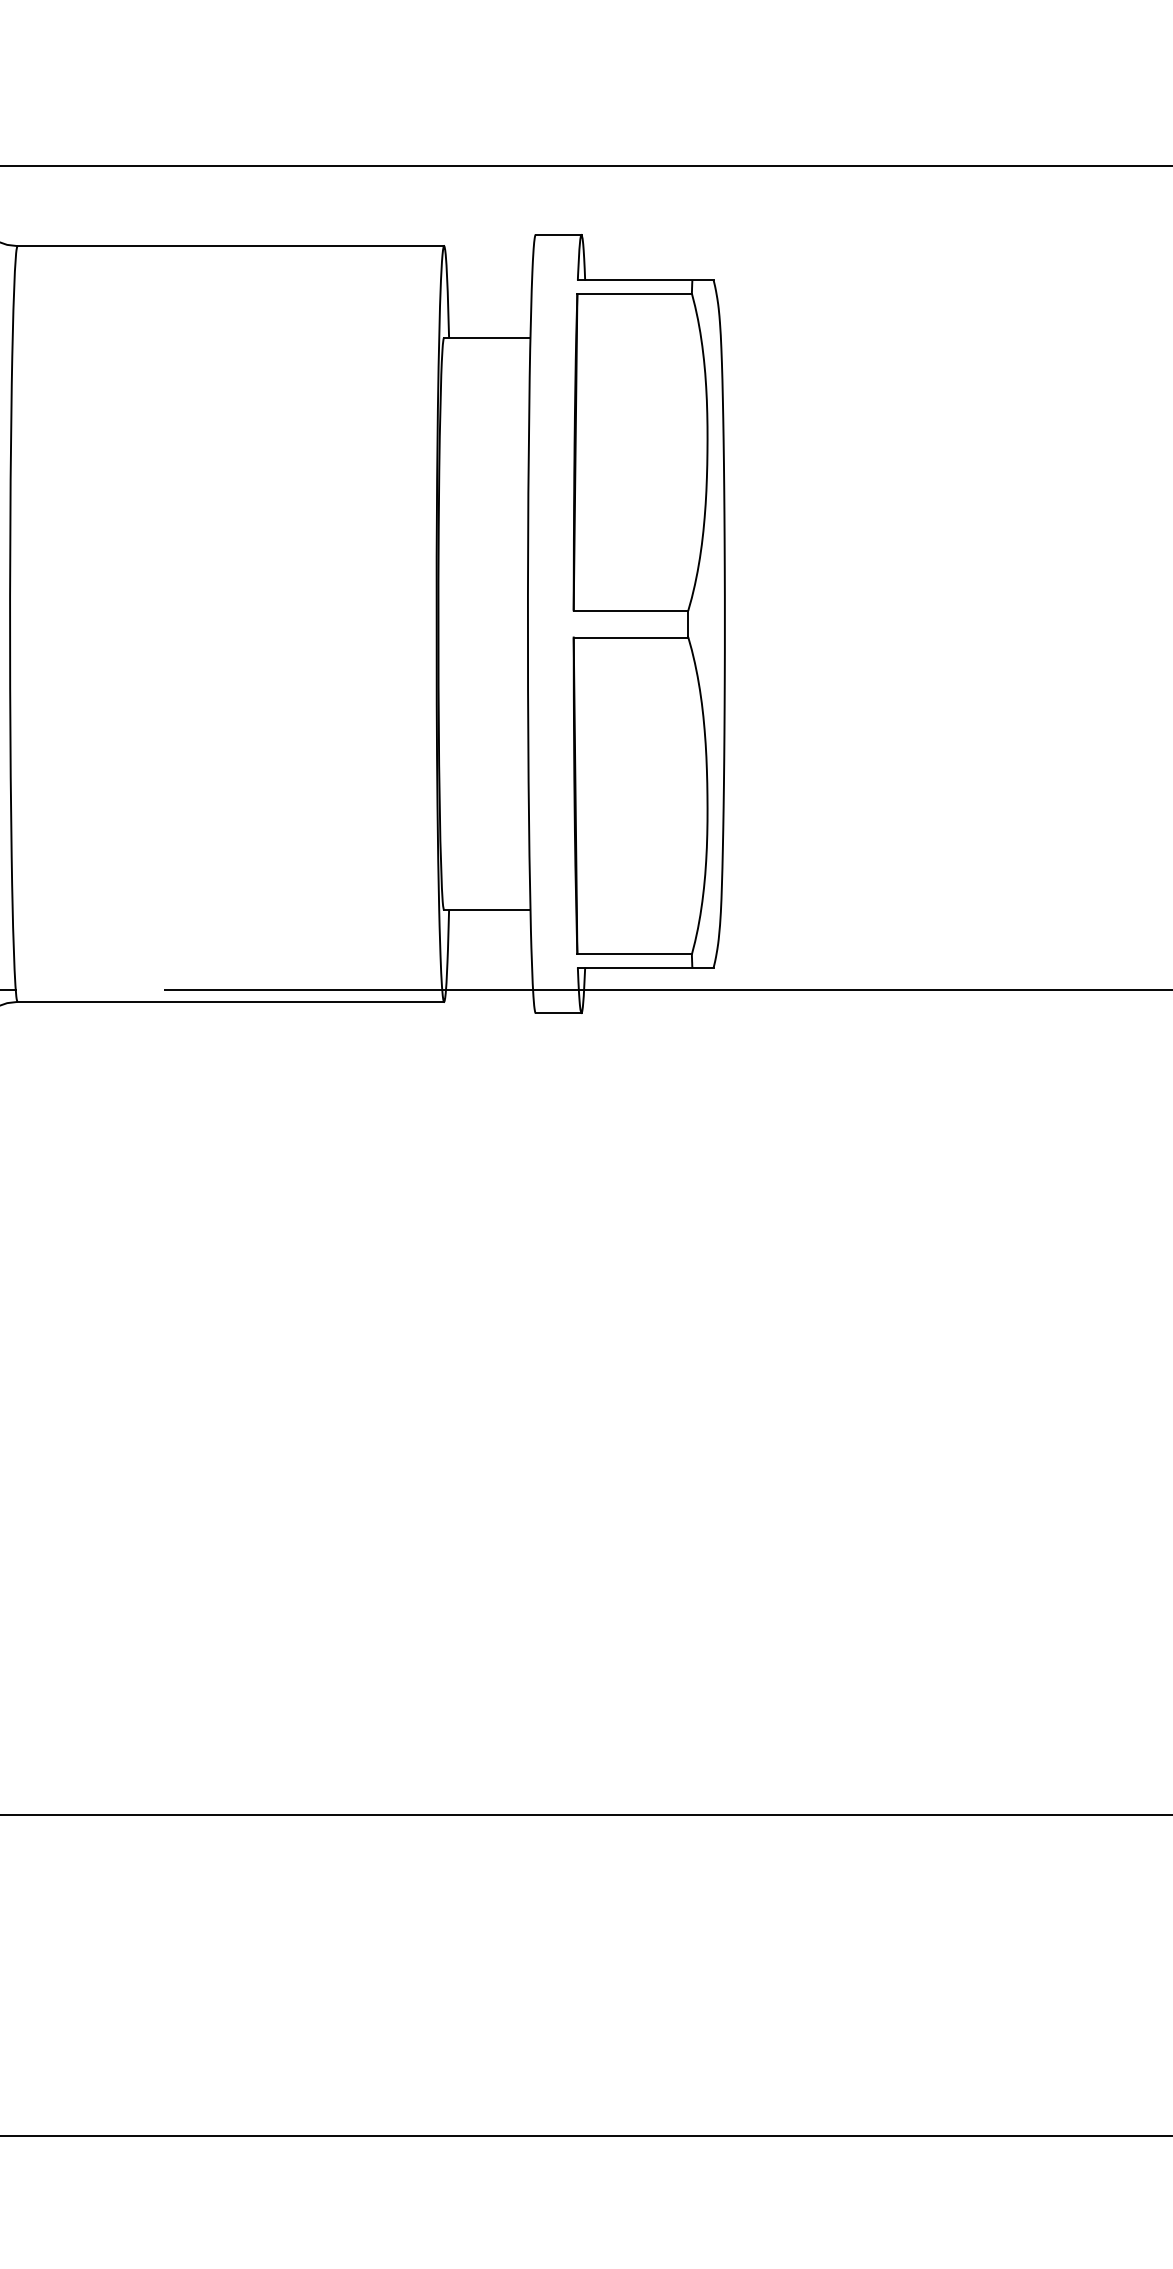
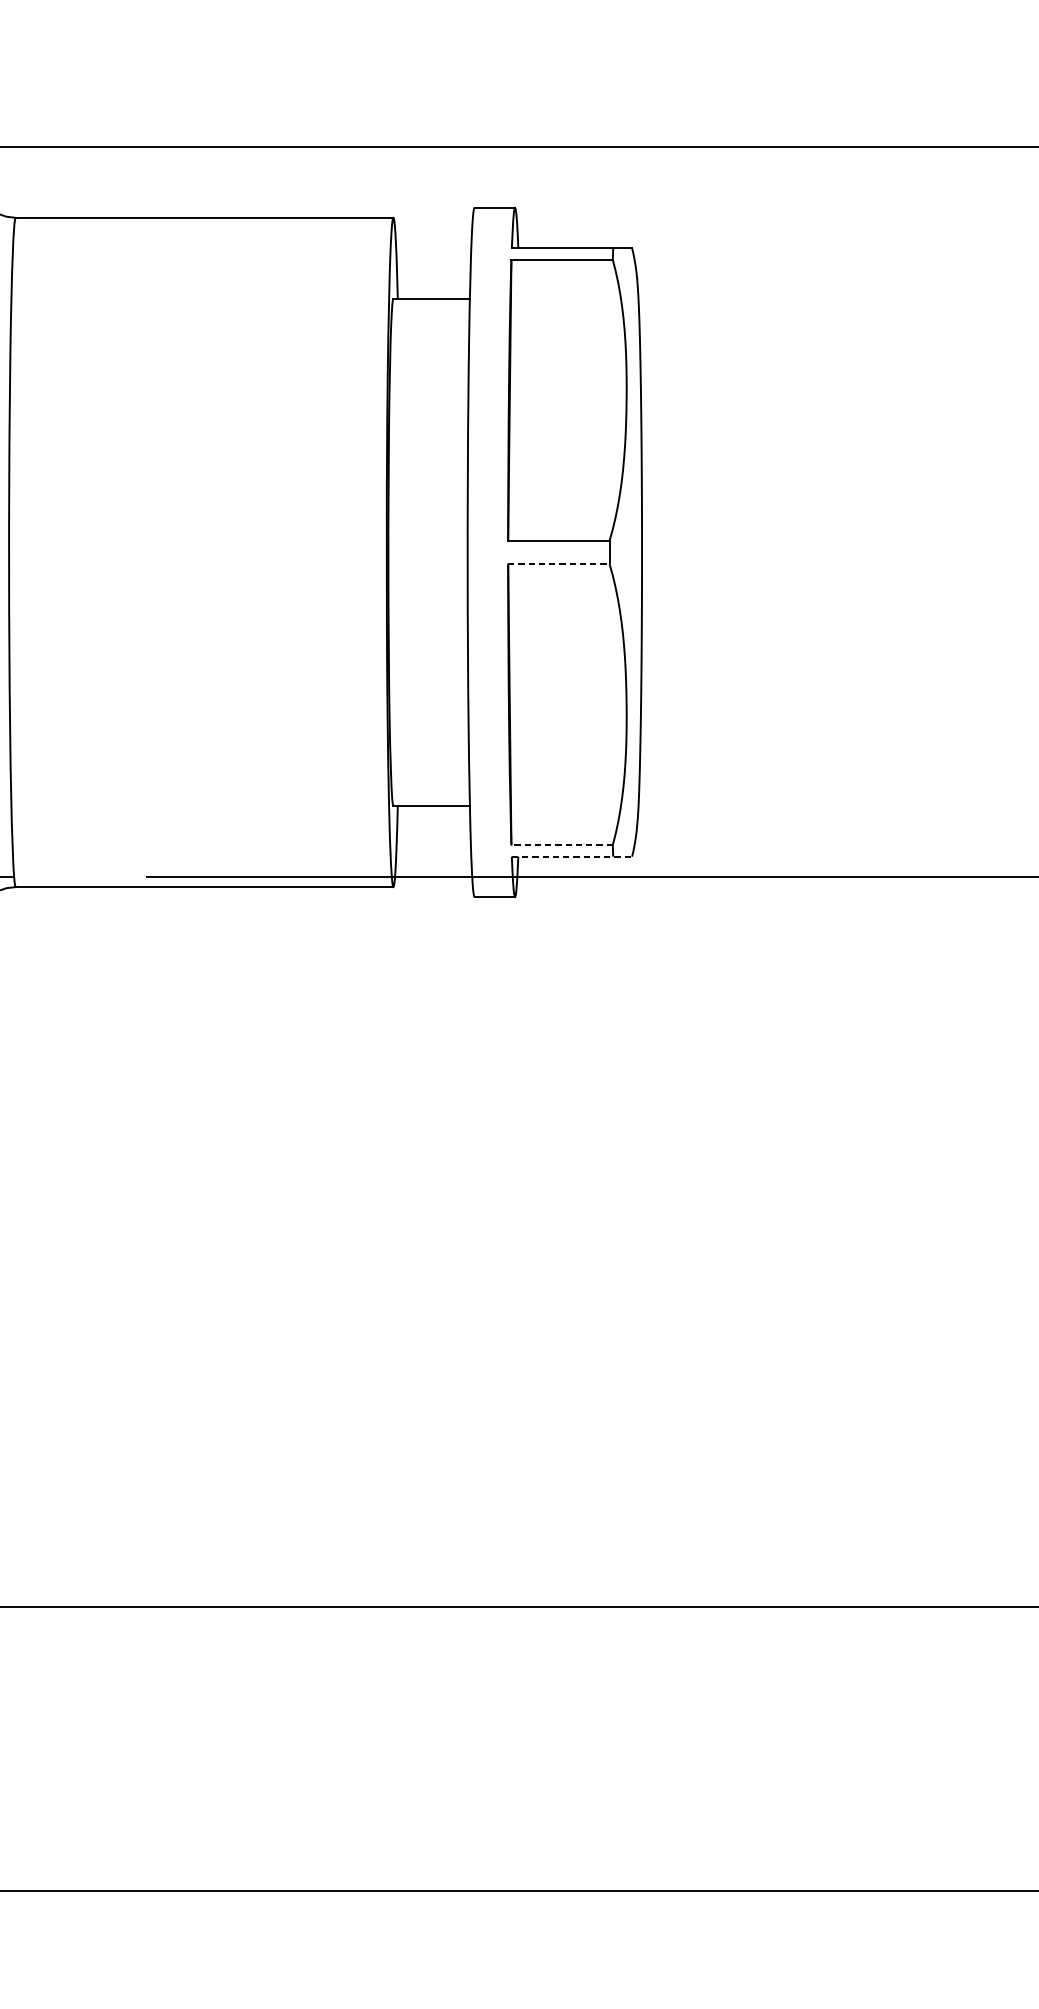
line: (631, 637) -> (559, 564), solid -> dashed
line: (634, 954) -> (562, 845), solid -> dashed
line: (645, 967) -> (571, 856), solid -> dashed

